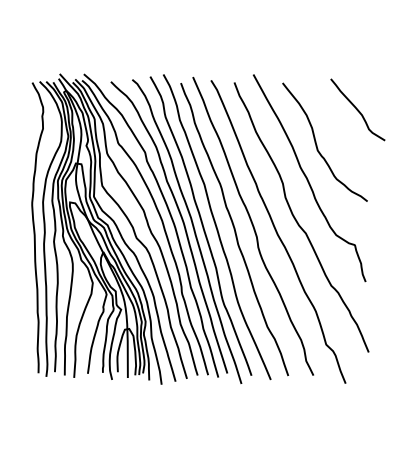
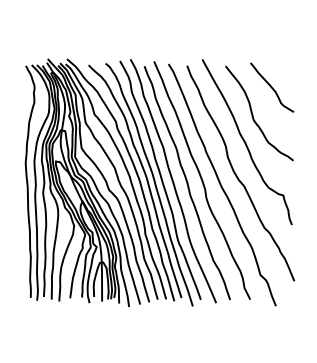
curve: (357, 109) -> (271, 87), moved

